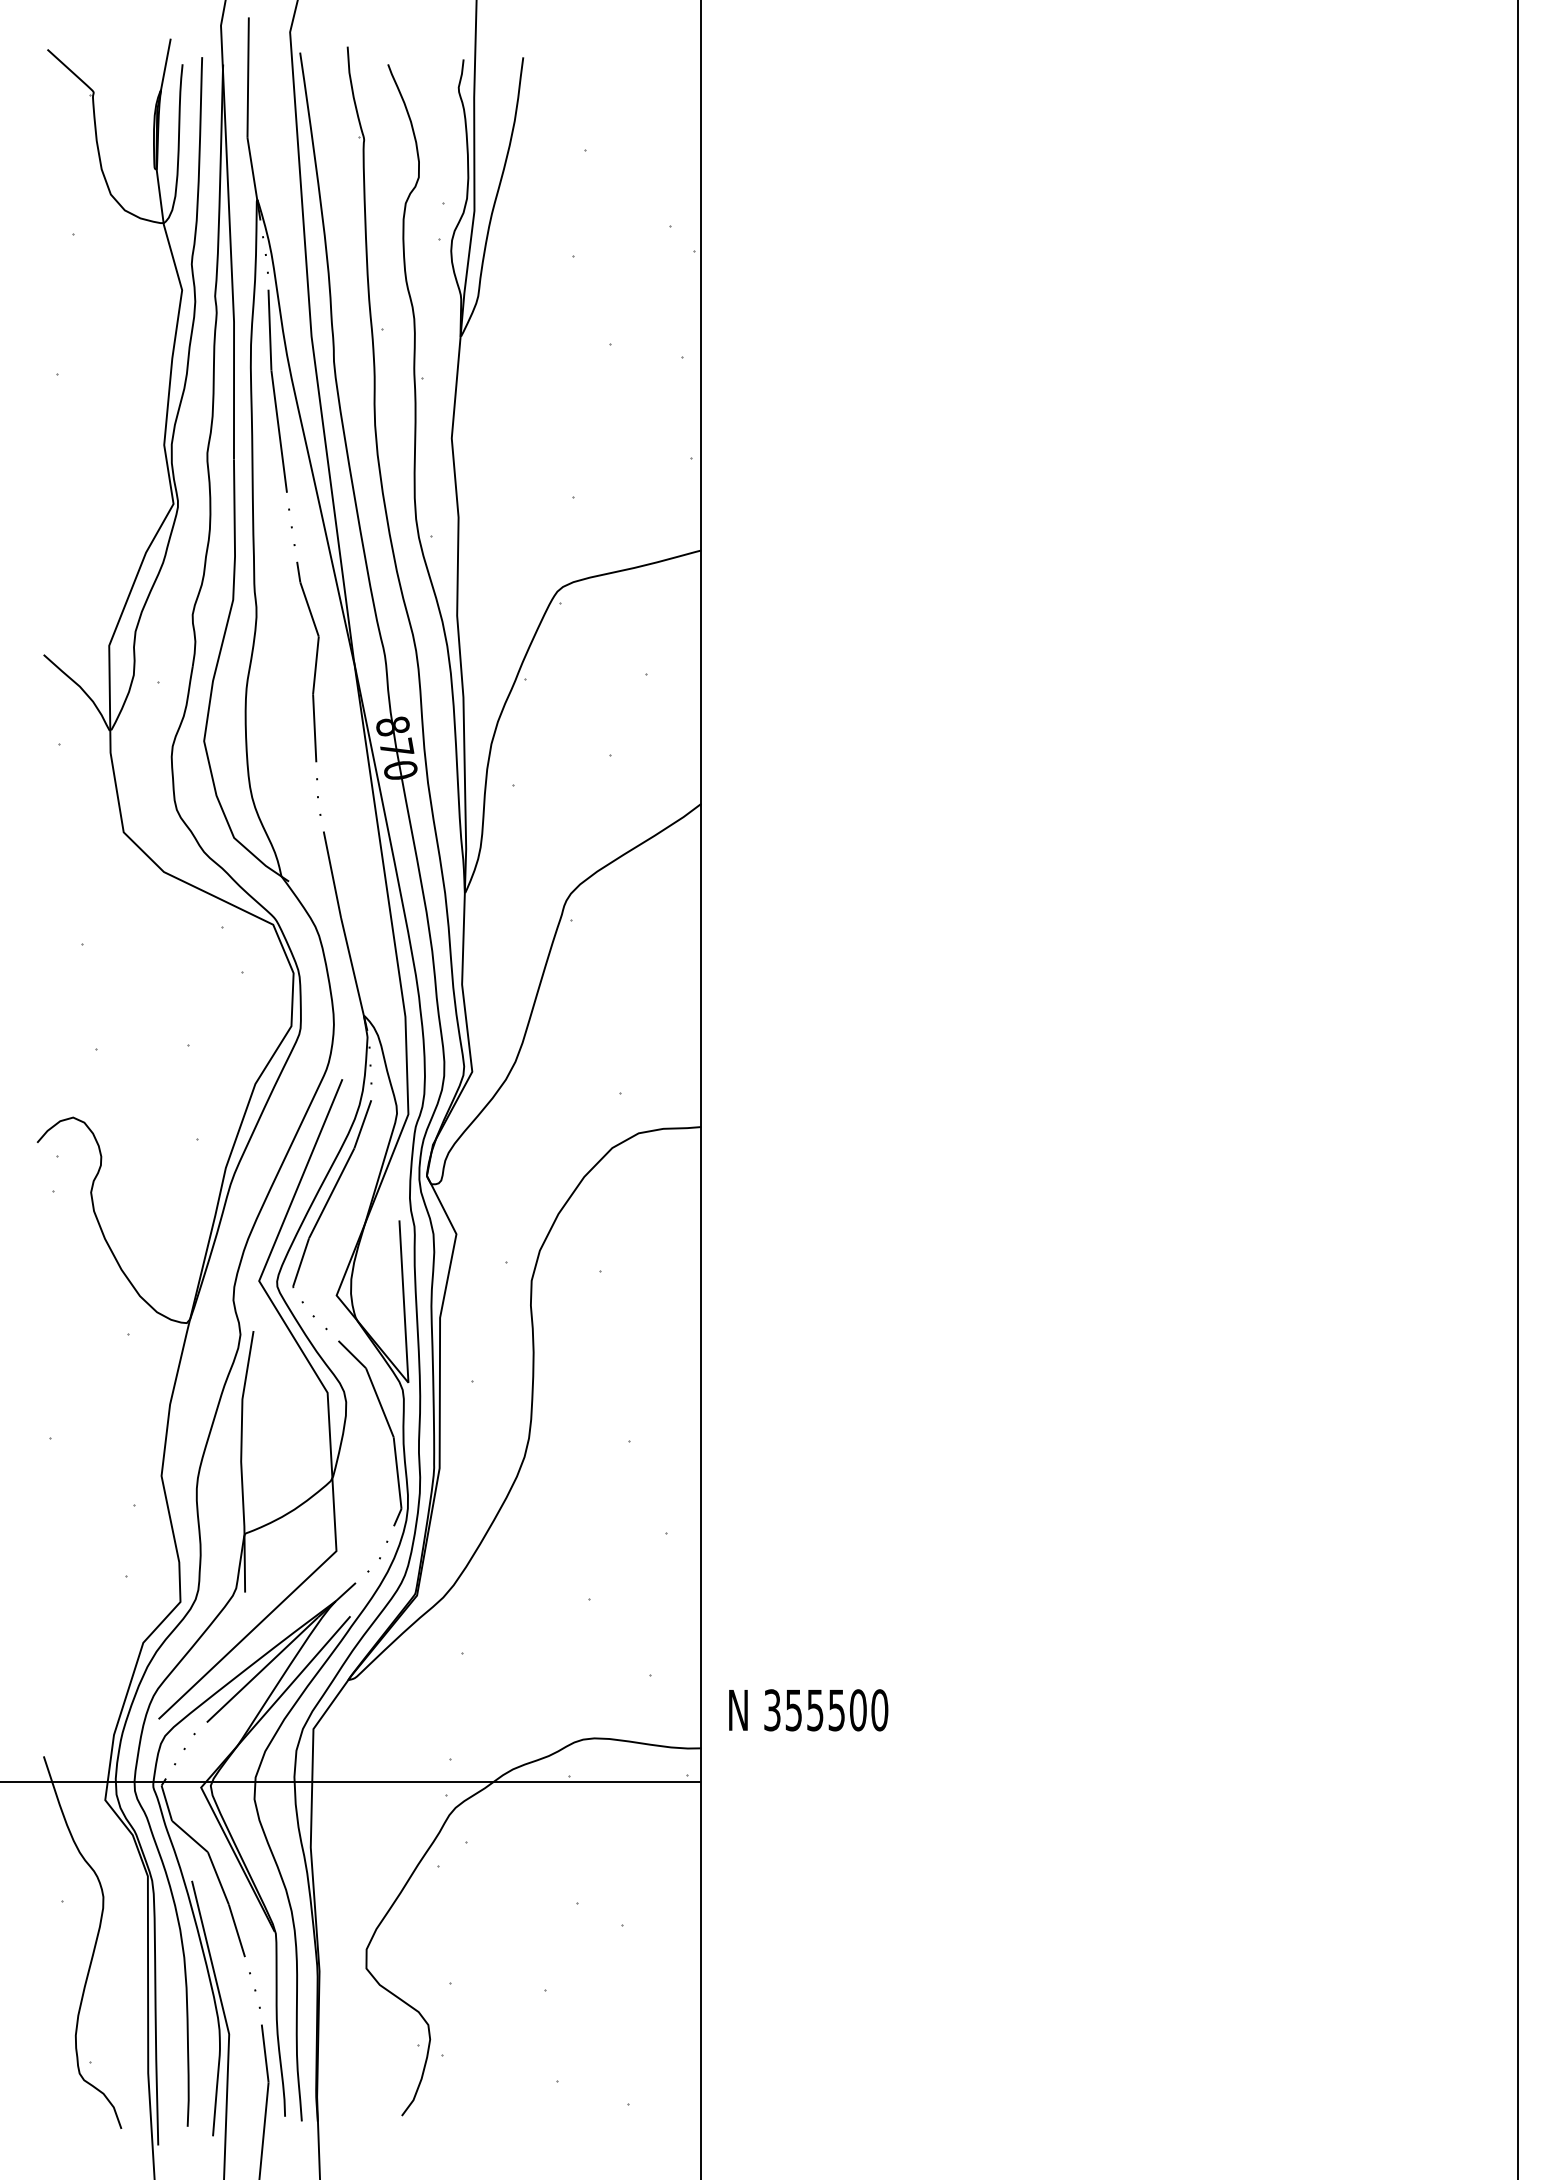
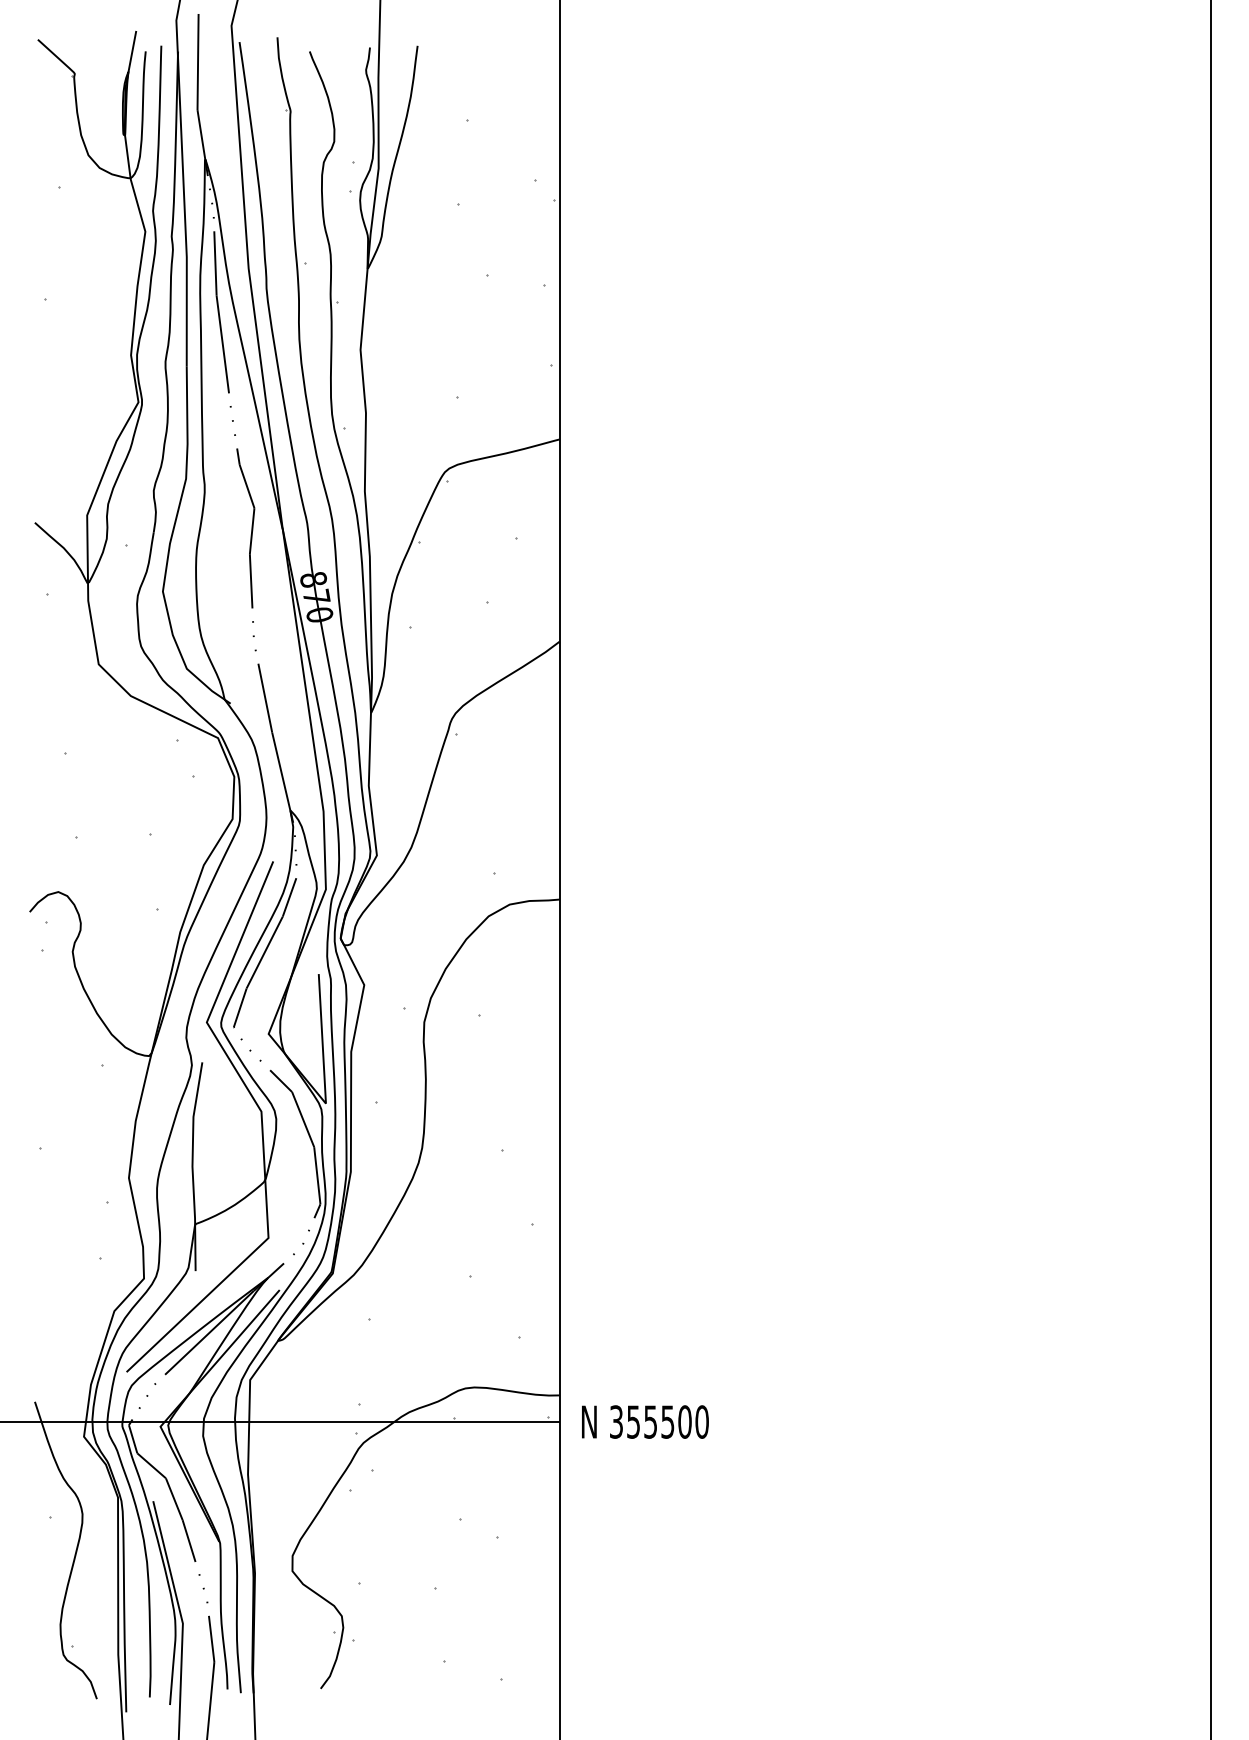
text: (808, 1709) -> (645, 1421), moved

